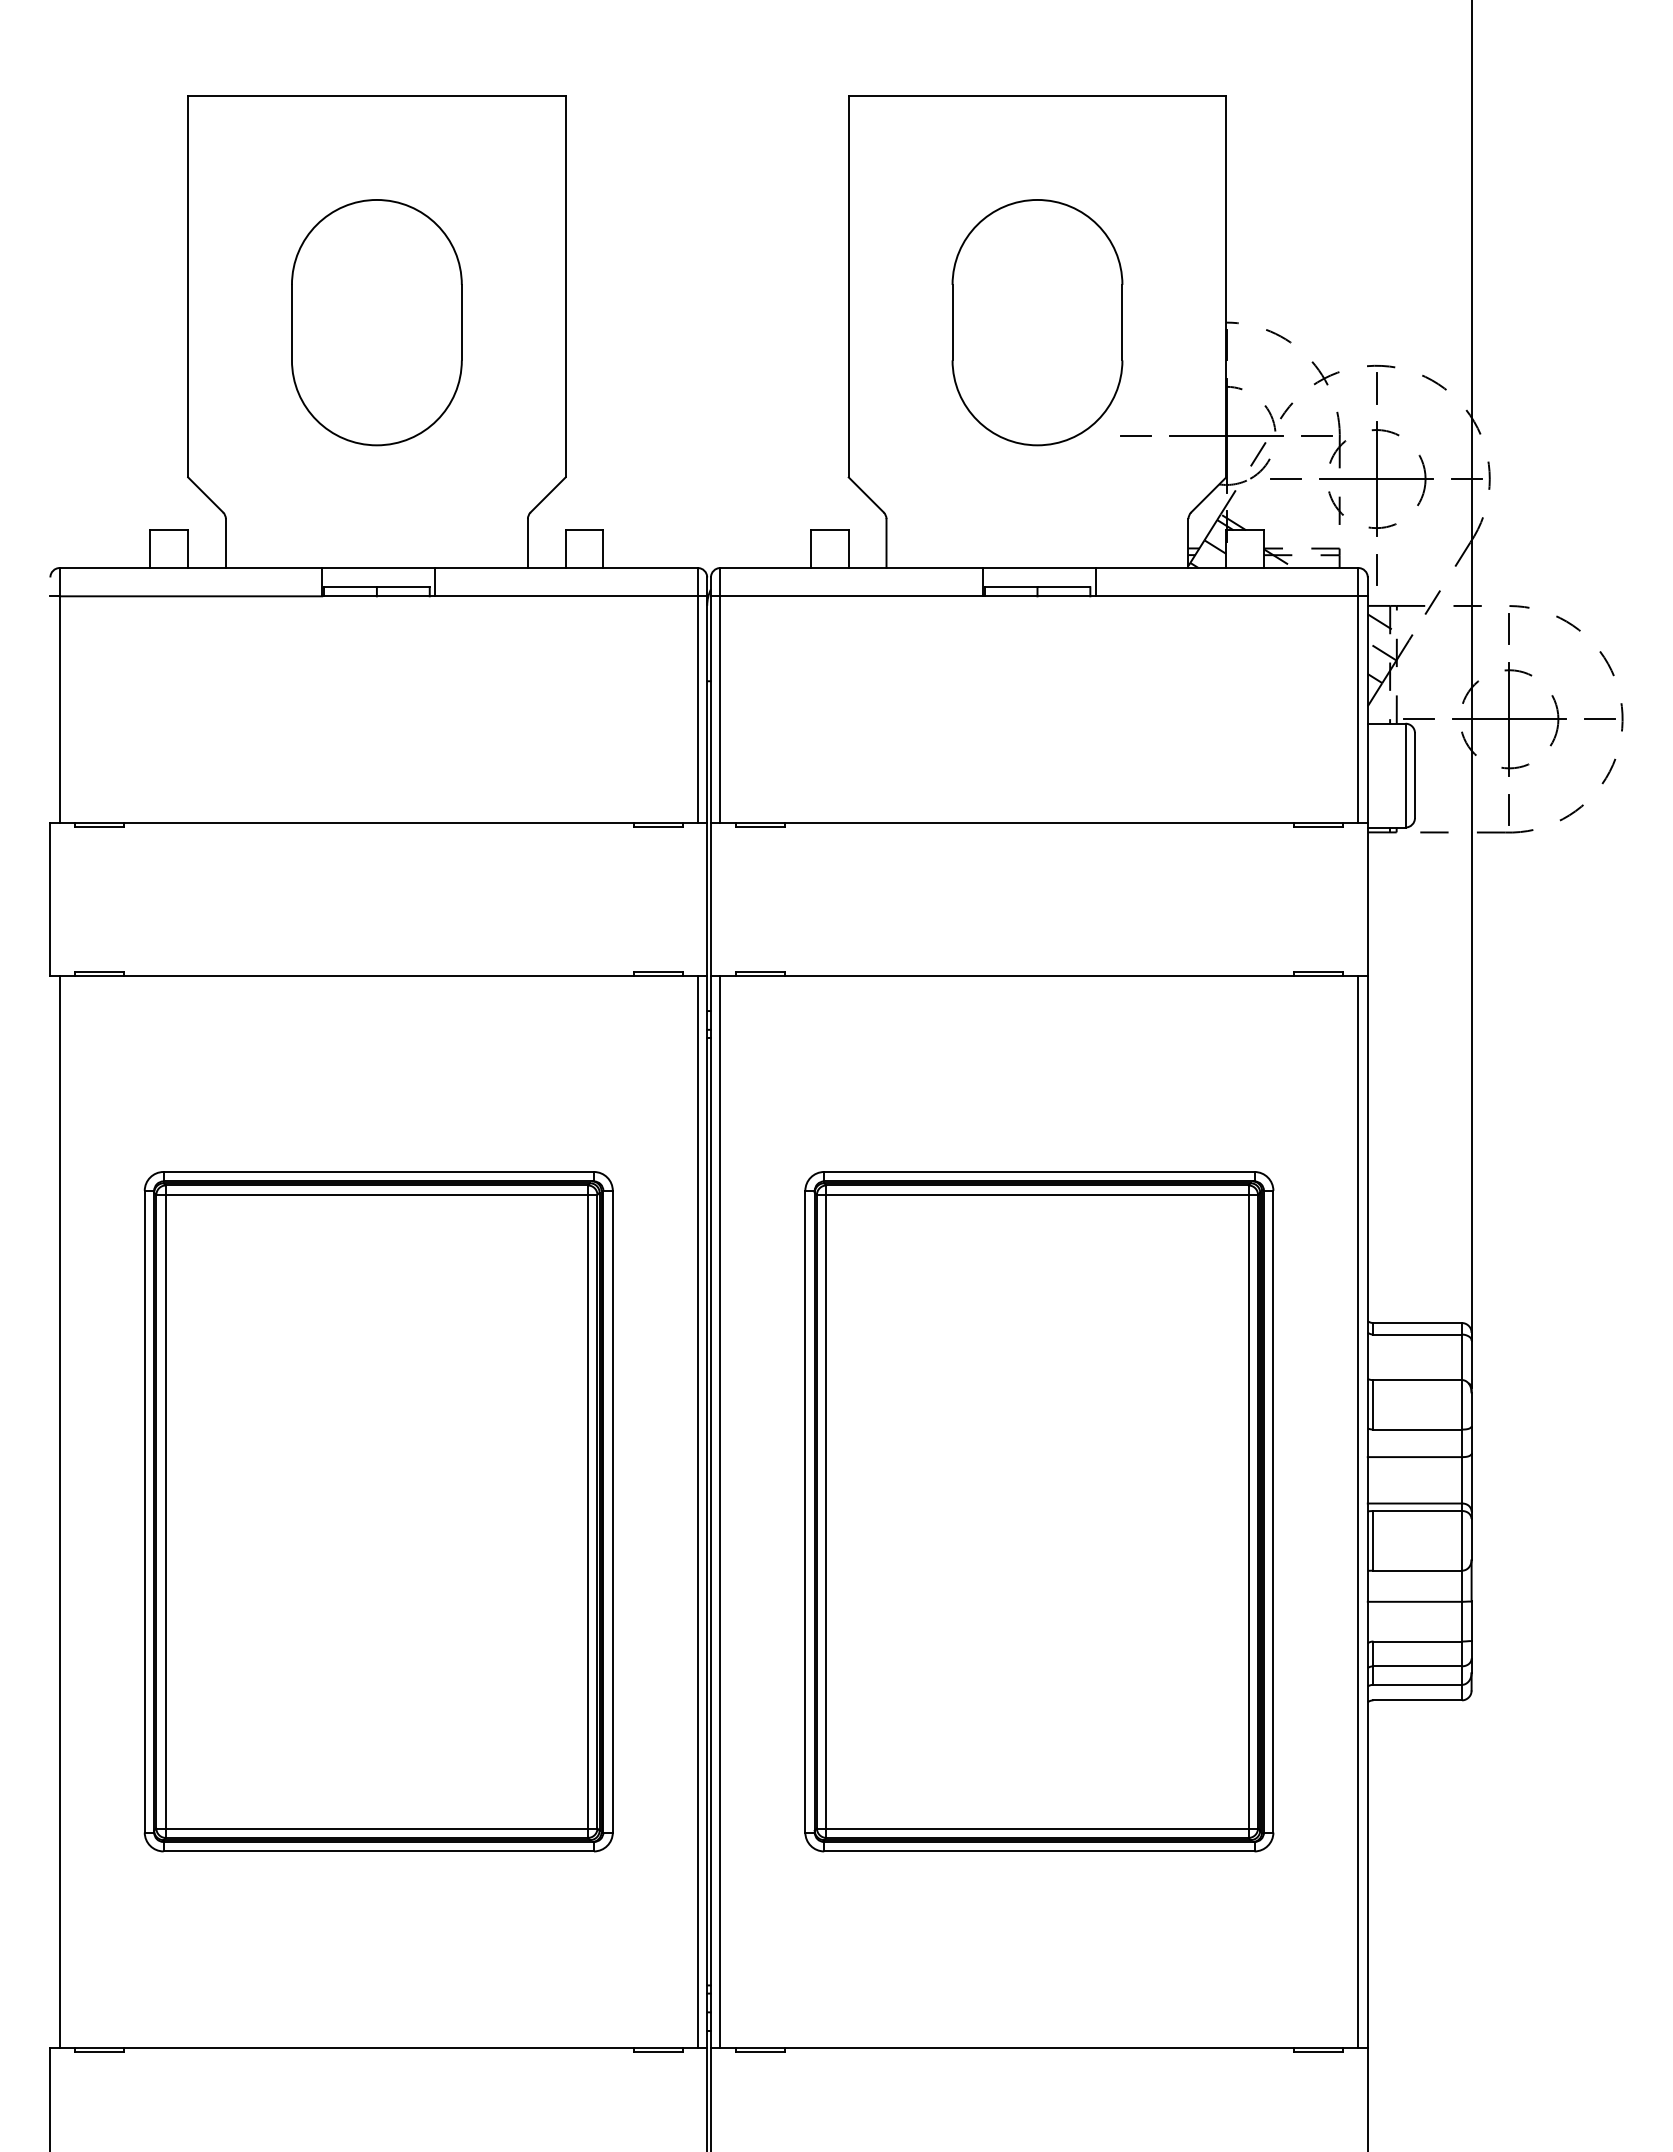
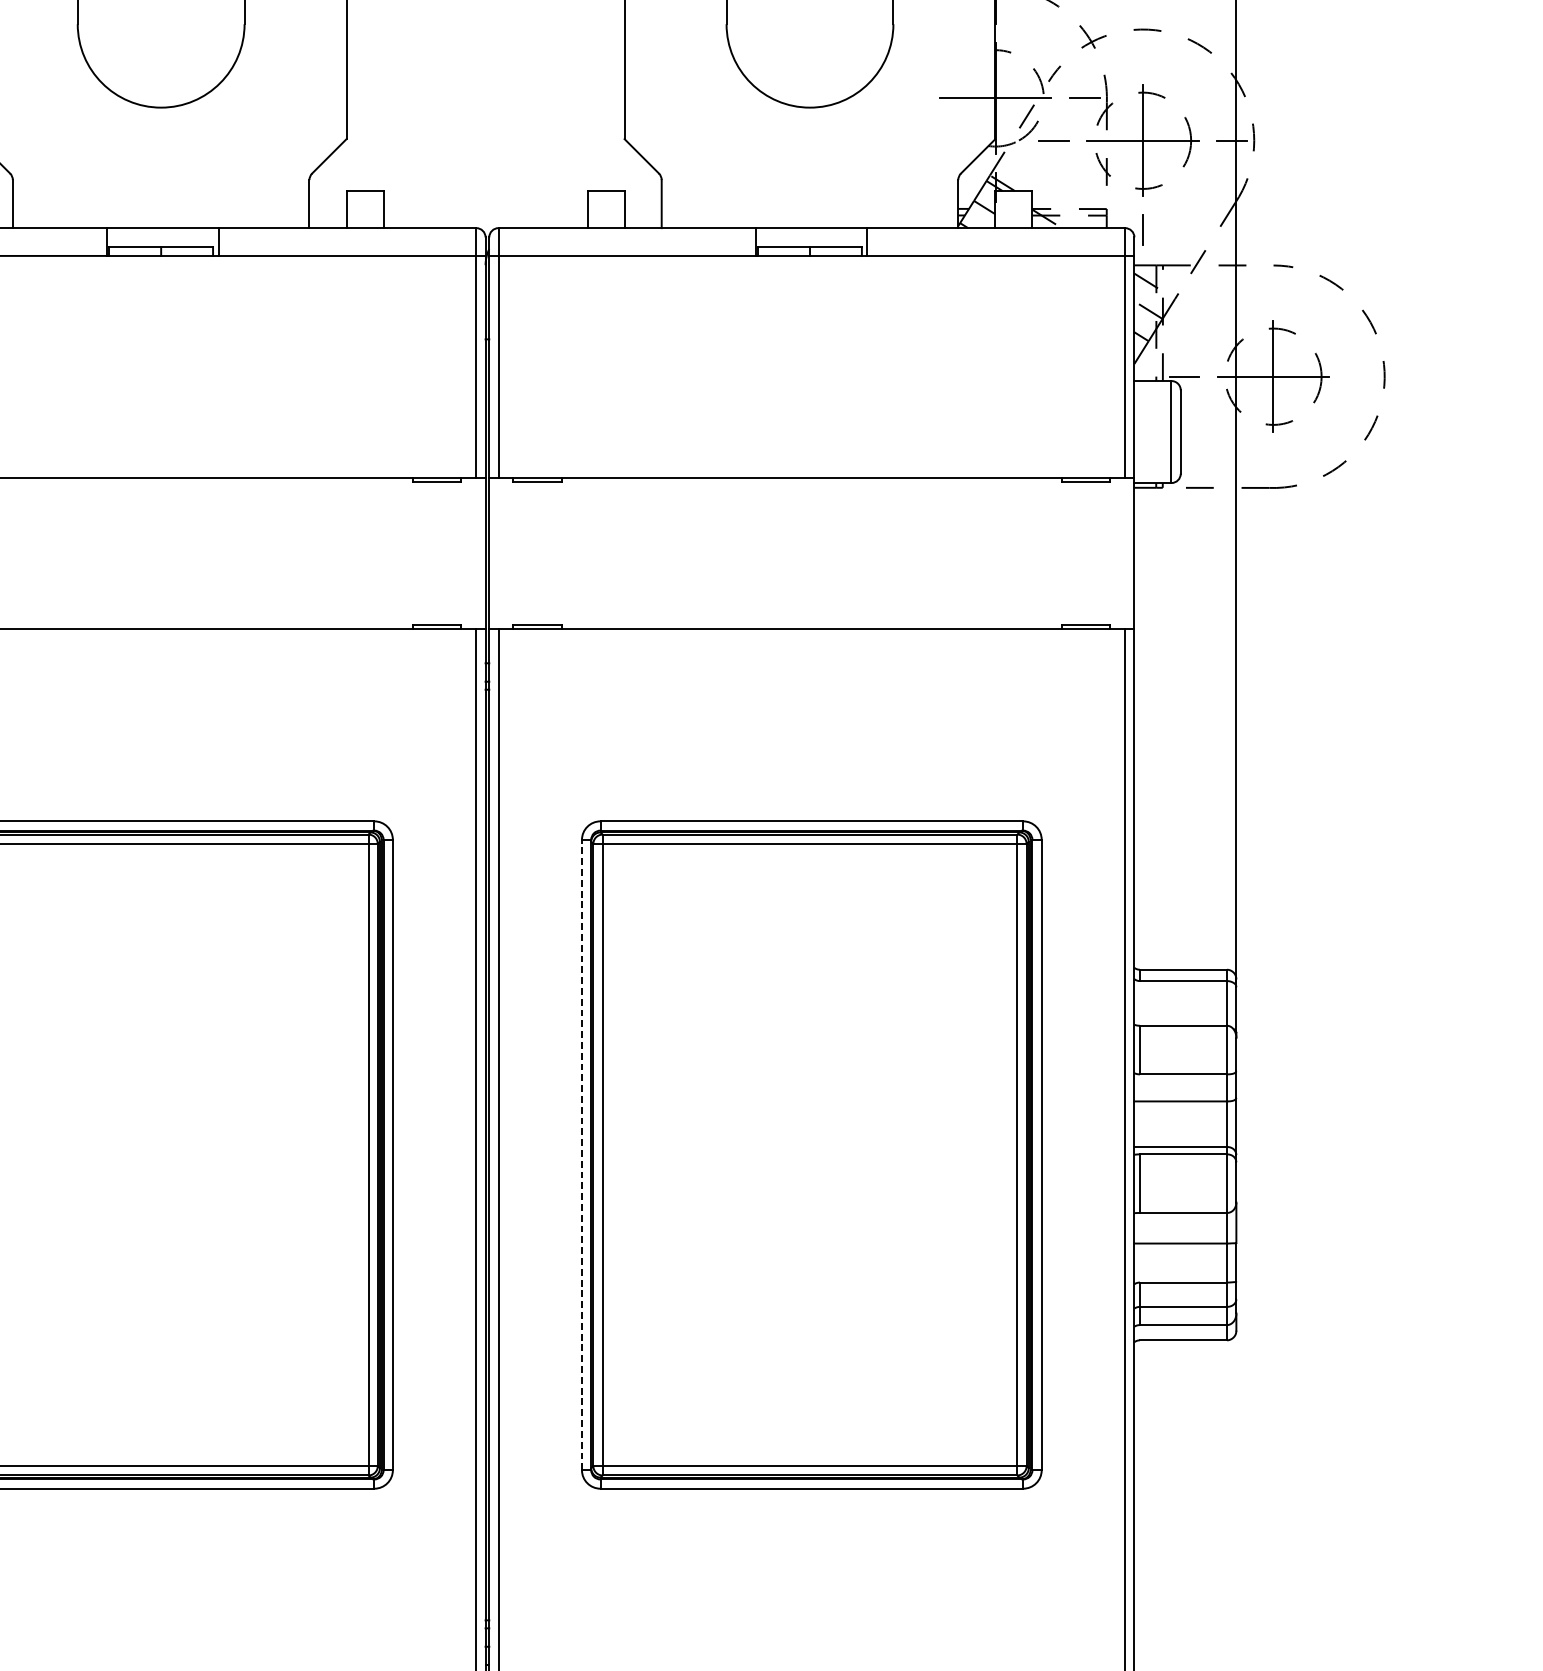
line: (1376, 388) -> (1142, 51), removed
line: (1135, 435) -> (906, 97), removed
line: (1509, 628) -> (1273, 287), removed
line: (1599, 719) -> (1361, 376), removed
line: (1509, 809) -> (1273, 465), removed
line: (805, 1511) -> (582, 1154), solid -> dashed

